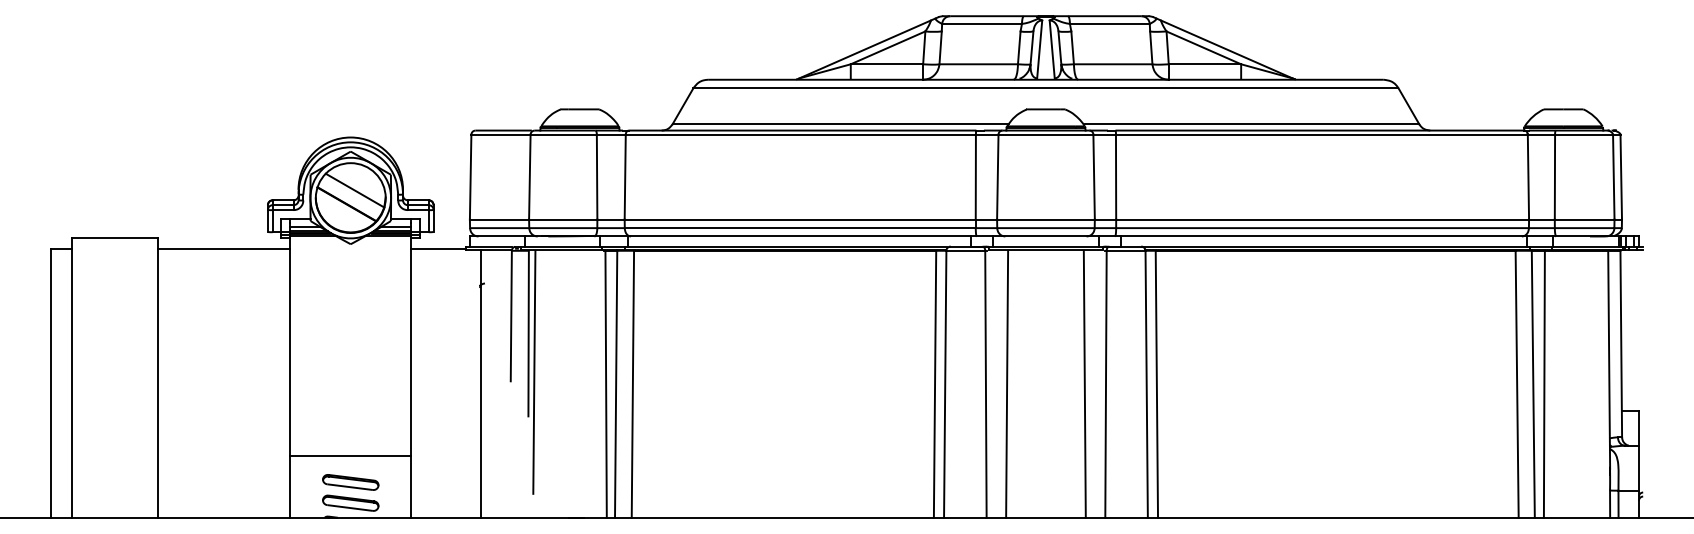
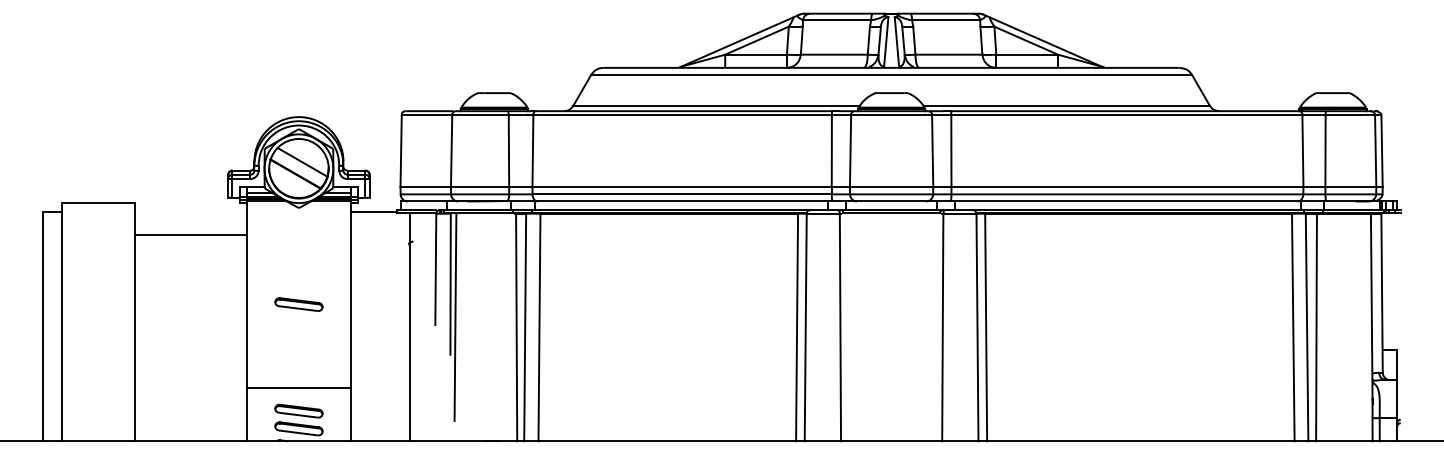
line: (224, 249) -> (191, 235), moved
part: (350, 357) -> (298, 304), added
line: (1007, 383) -> (858, 326), removed
line: (1084, 383) -> (924, 326), removed

